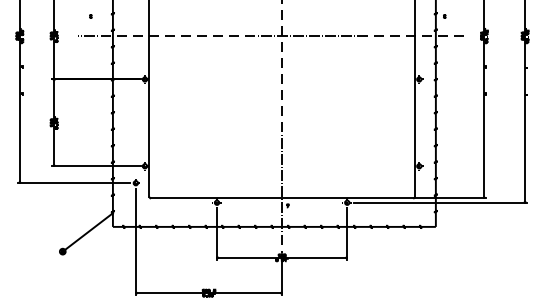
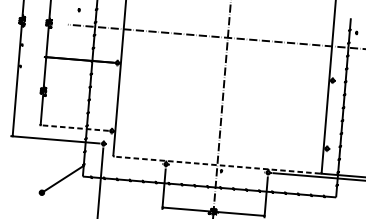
line: (96, 166) -> (73, 128), solid -> dashed
line: (281, 198) -> (216, 165), solid -> dashed

